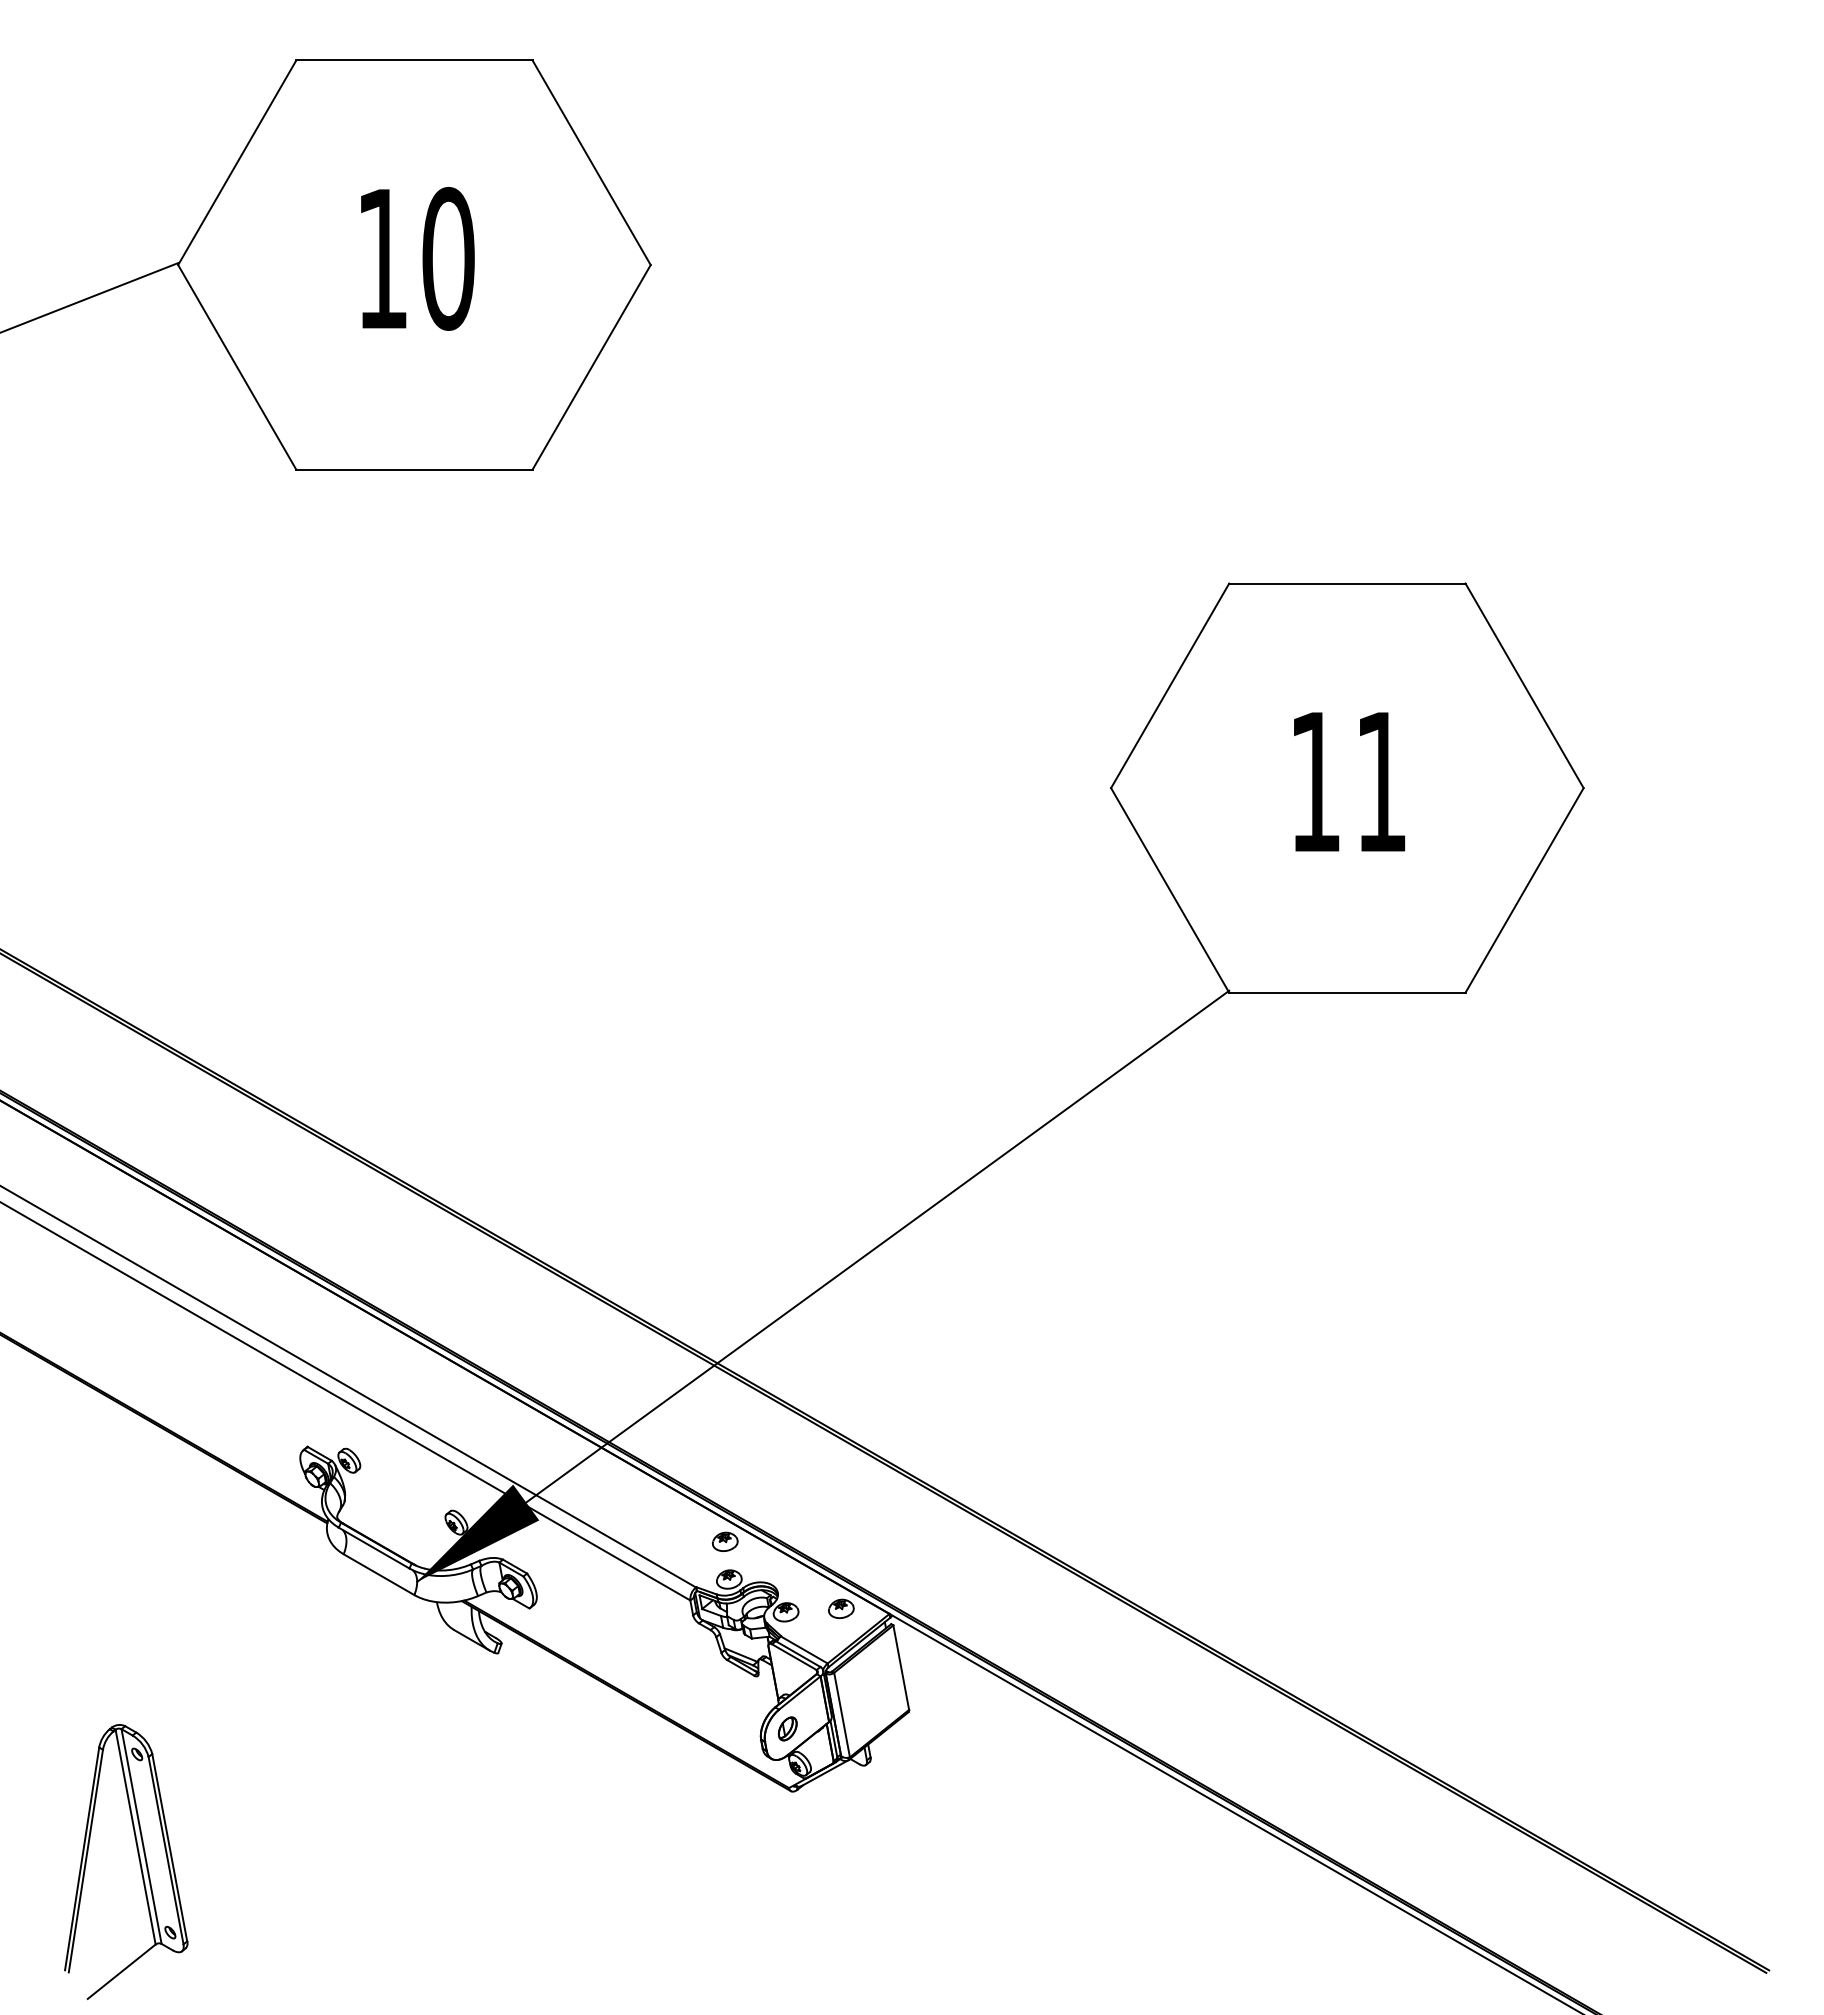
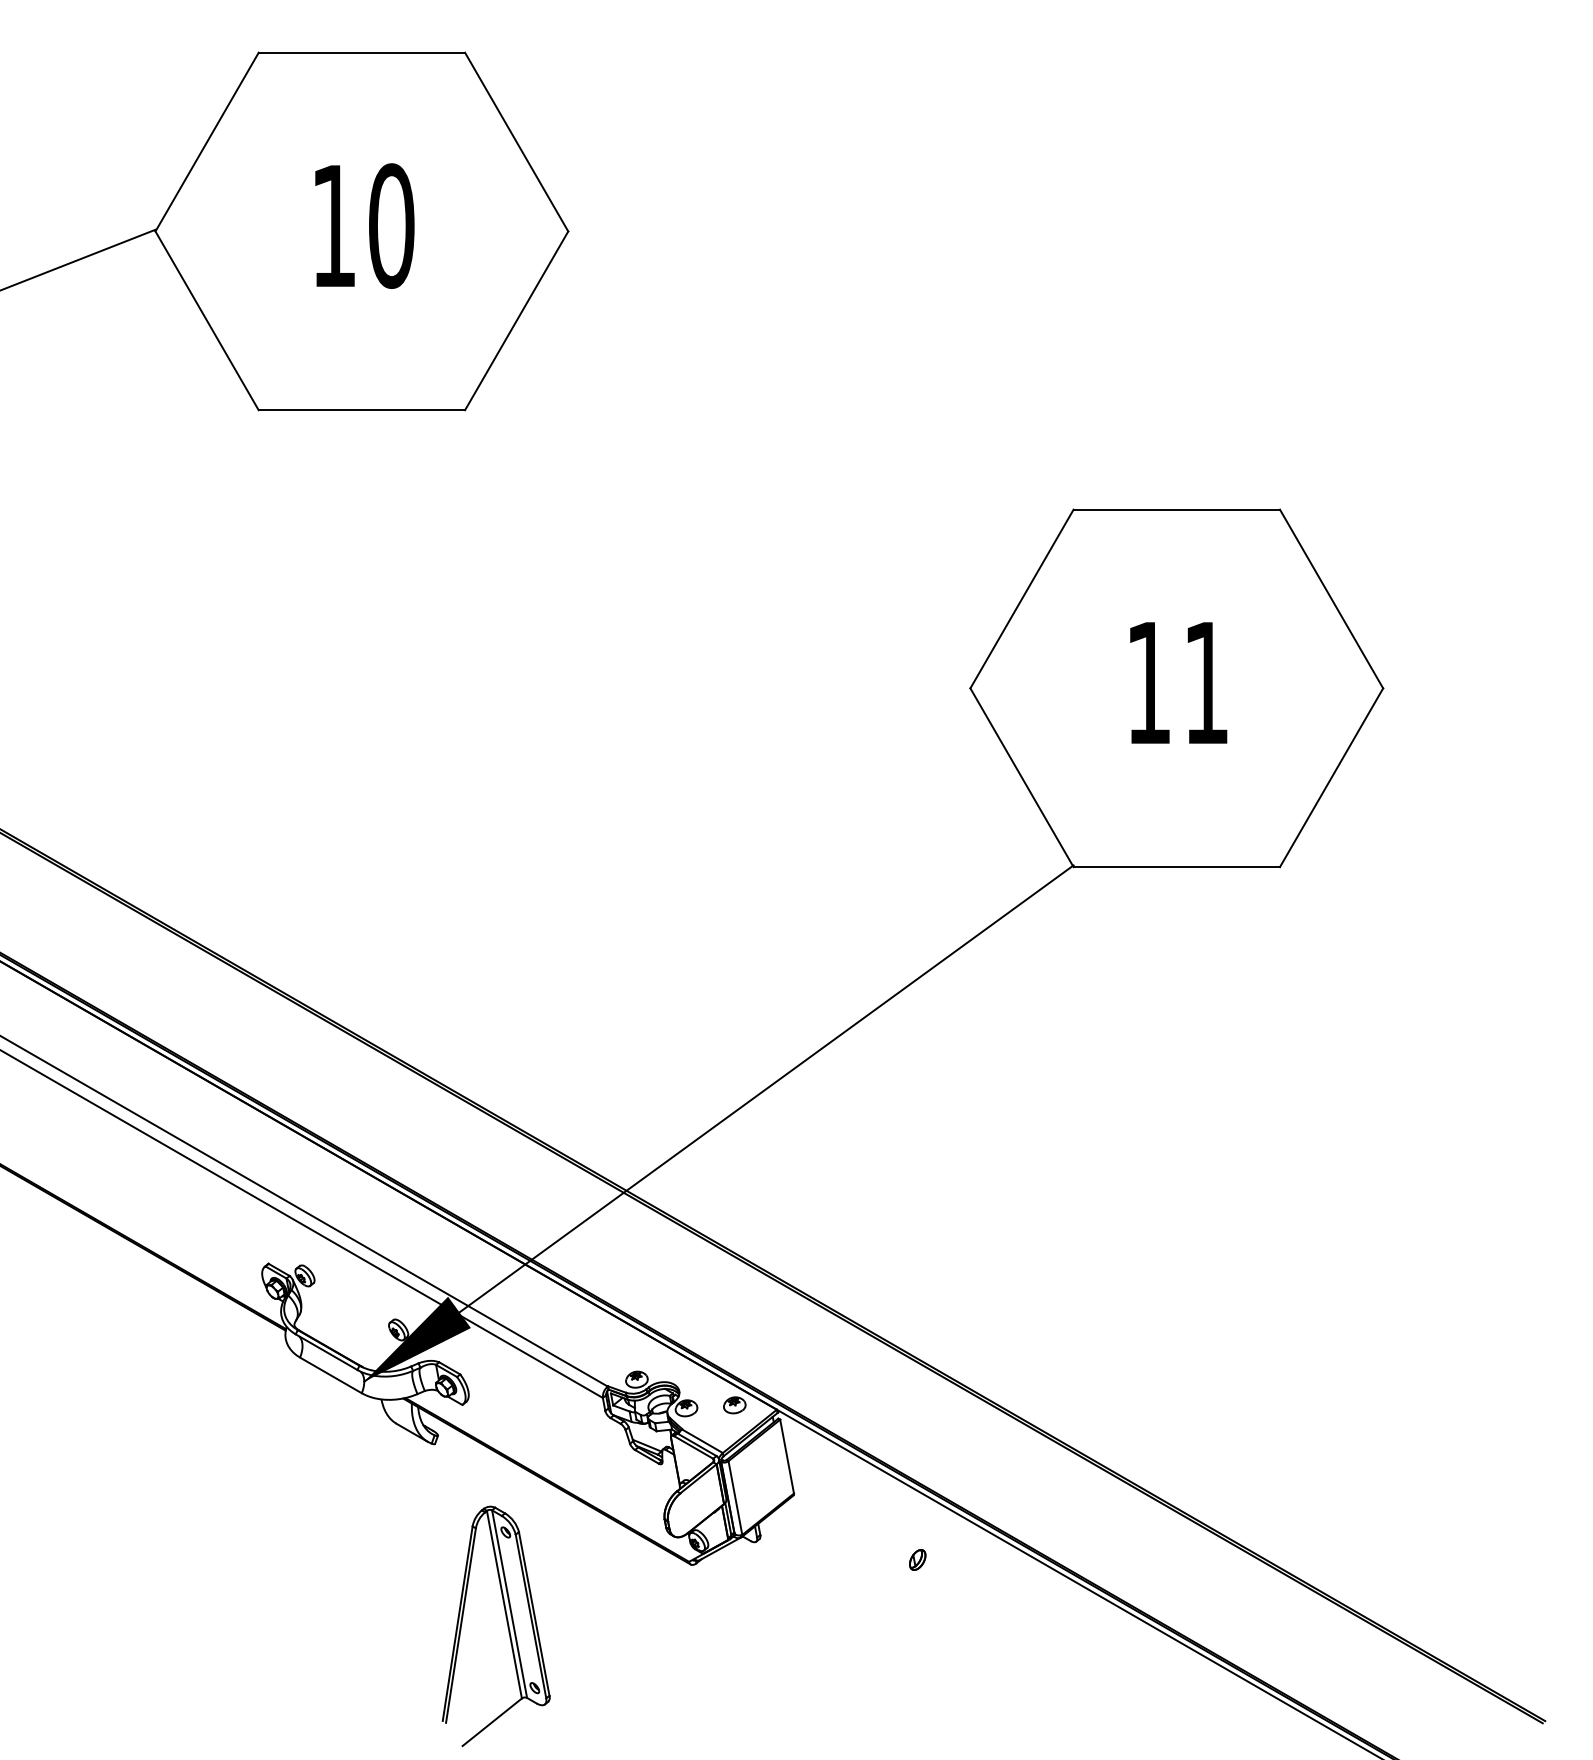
part: (724, 1541) -> (632, 1346), removed
part: (787, 1728) -> (917, 1559), moved
part: (138, 1859) -> (506, 1624), moved

